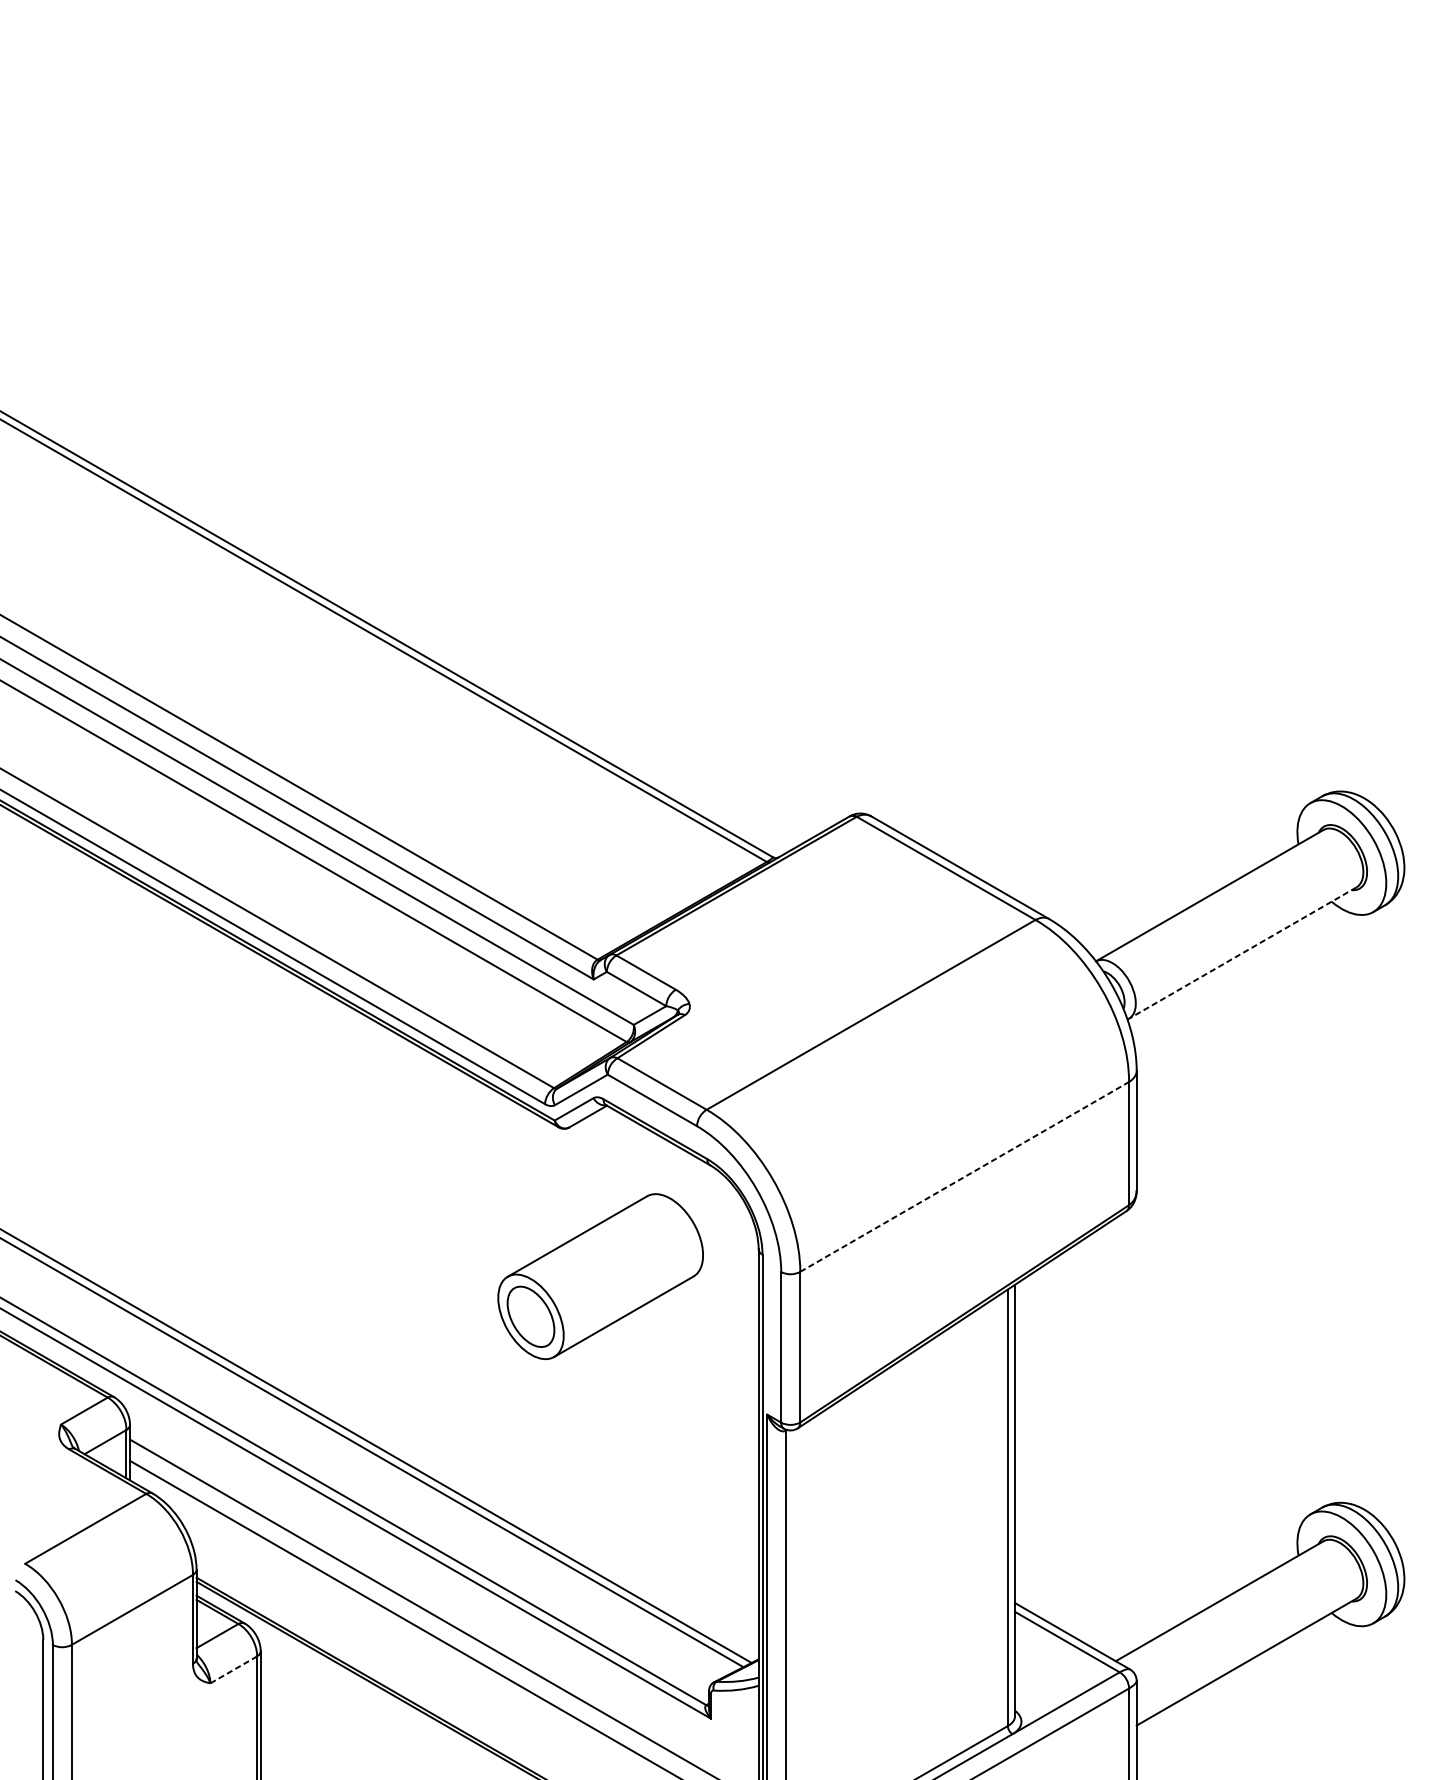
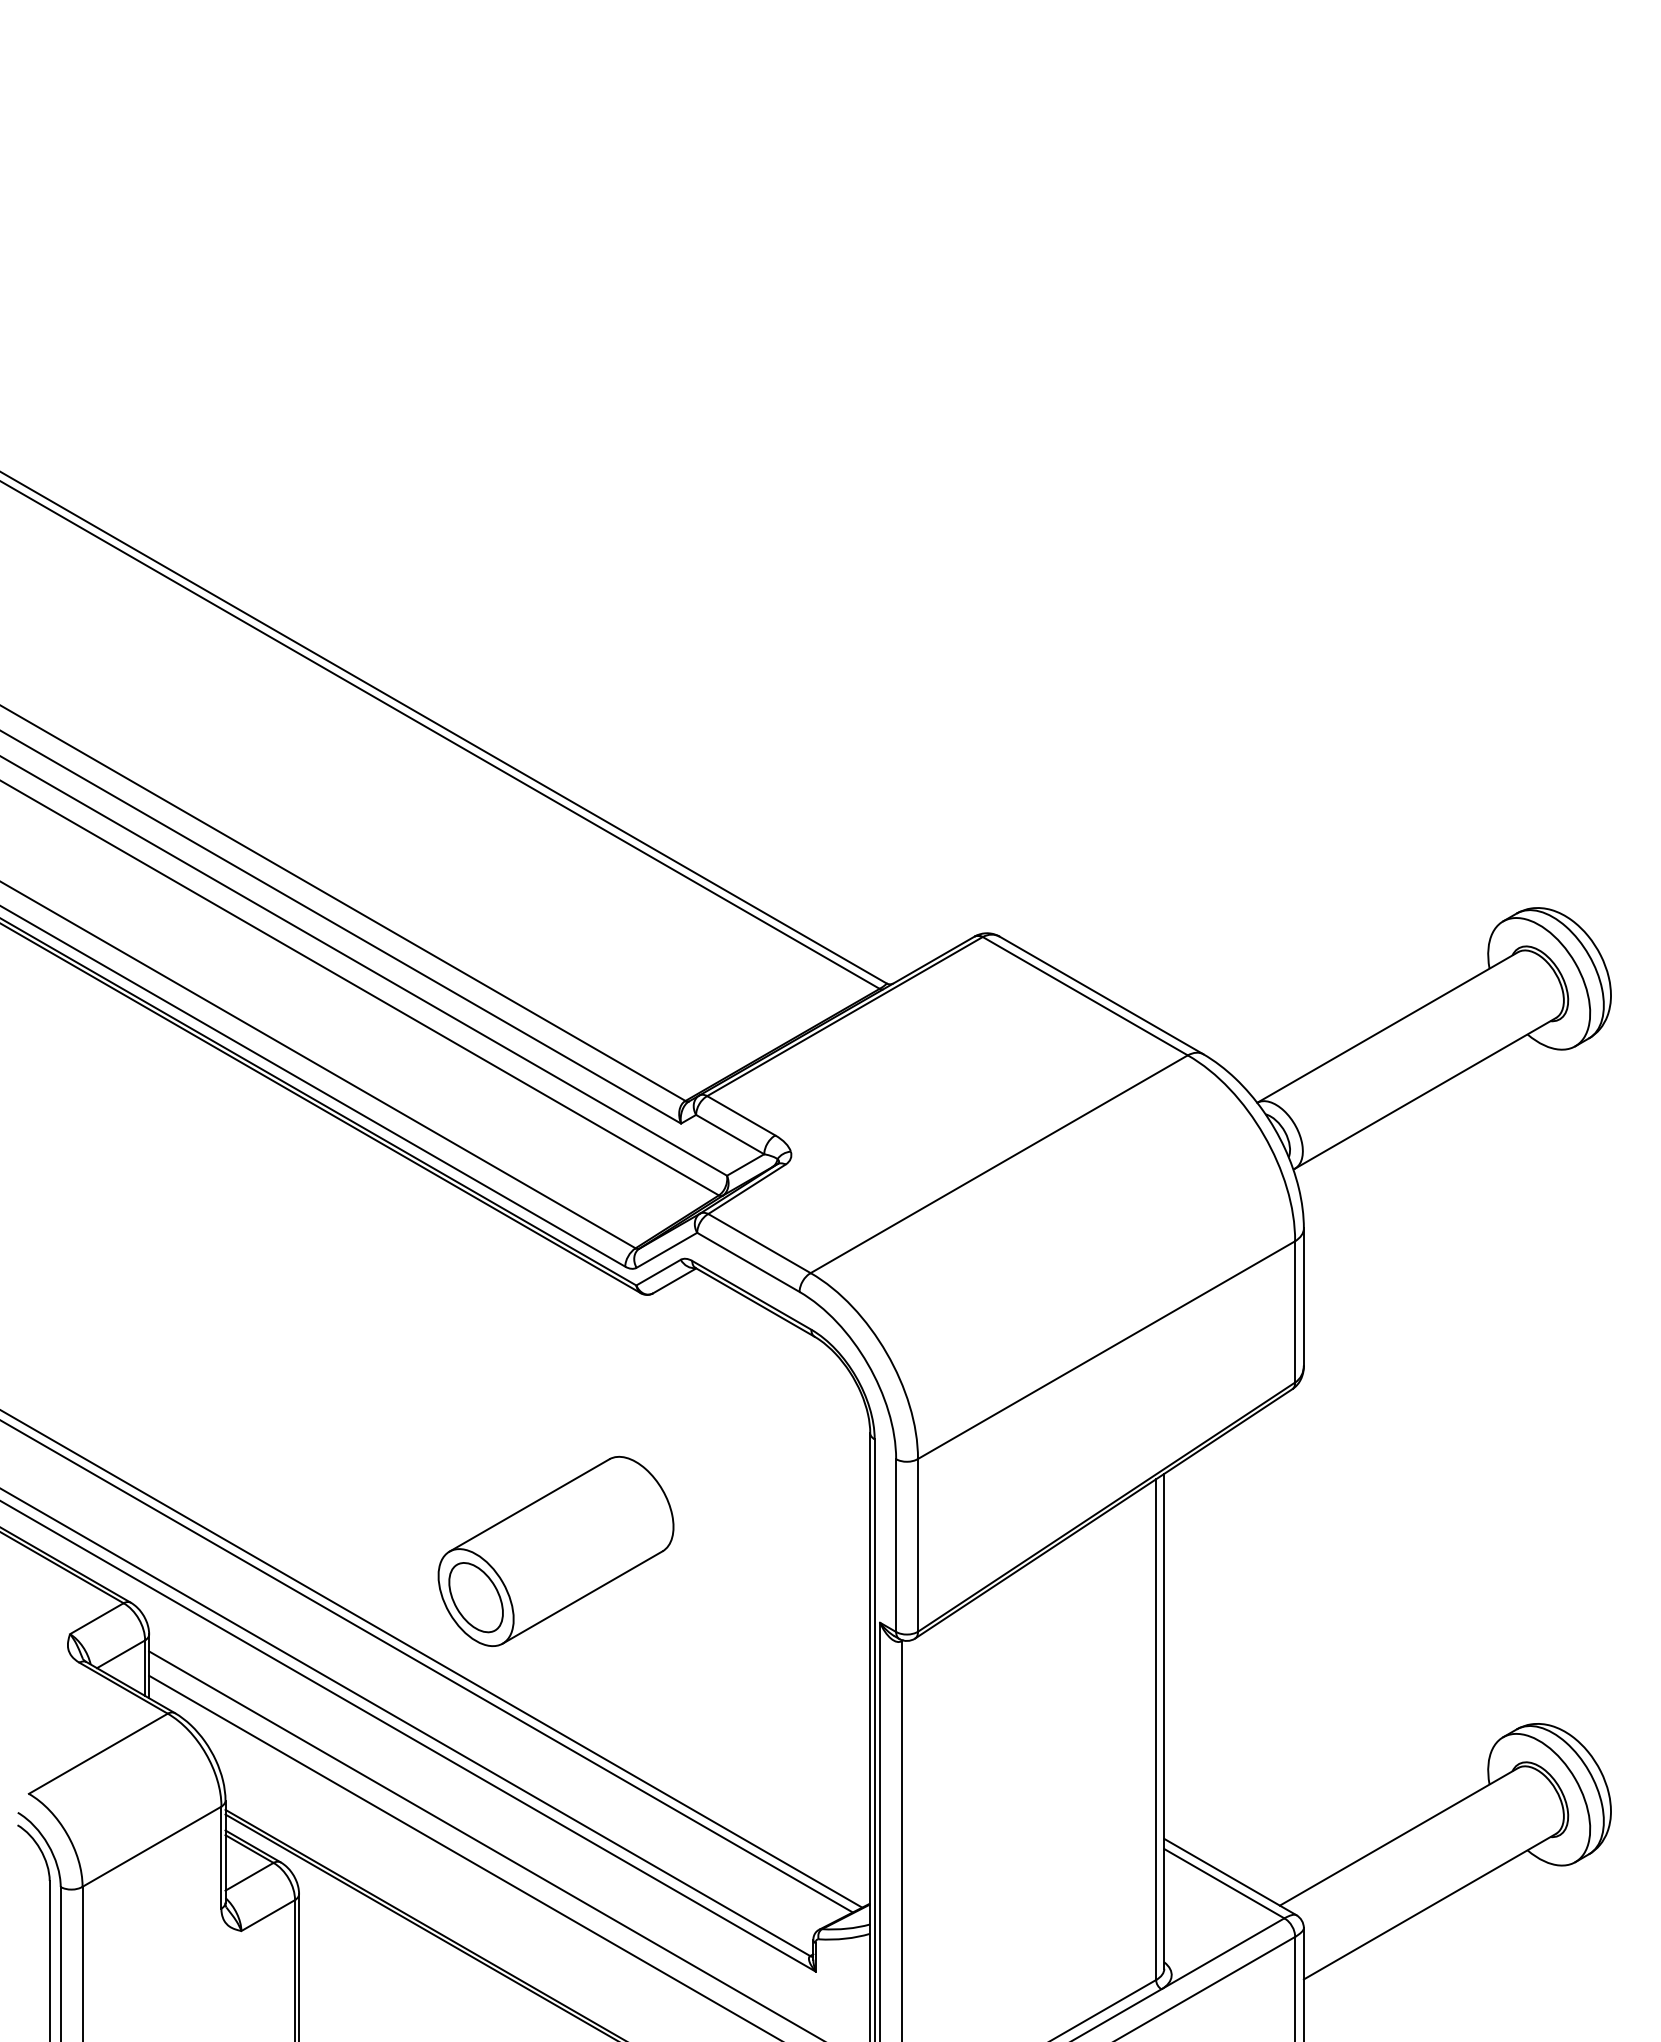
line: (1242, 953) -> (1425, 1093), dashed -> solid
line: (964, 1177) -> (1106, 1350), dashed -> solid
part: (600, 1275) -> (555, 1550), moved
line: (234, 1669) -> (268, 1915), dashed -> solid

